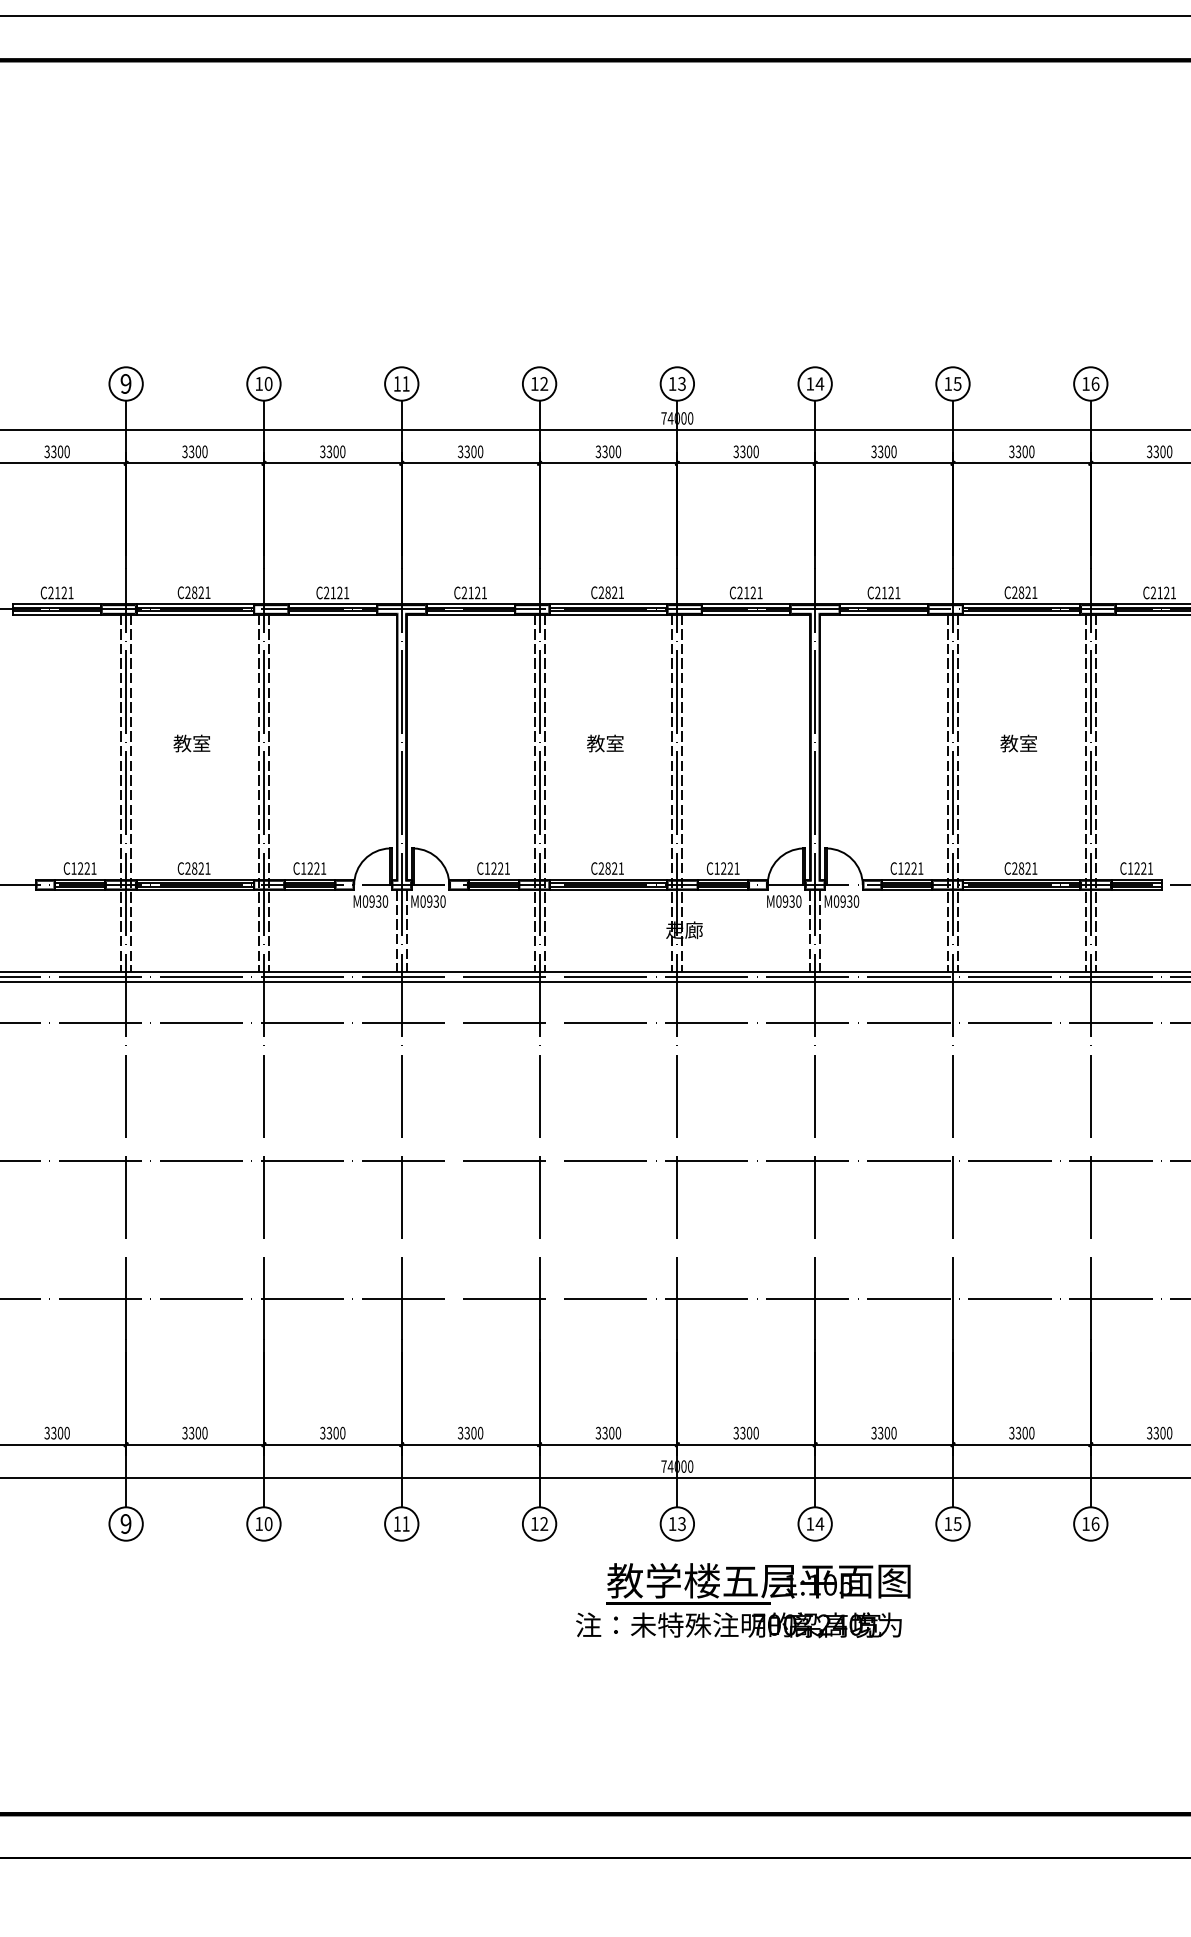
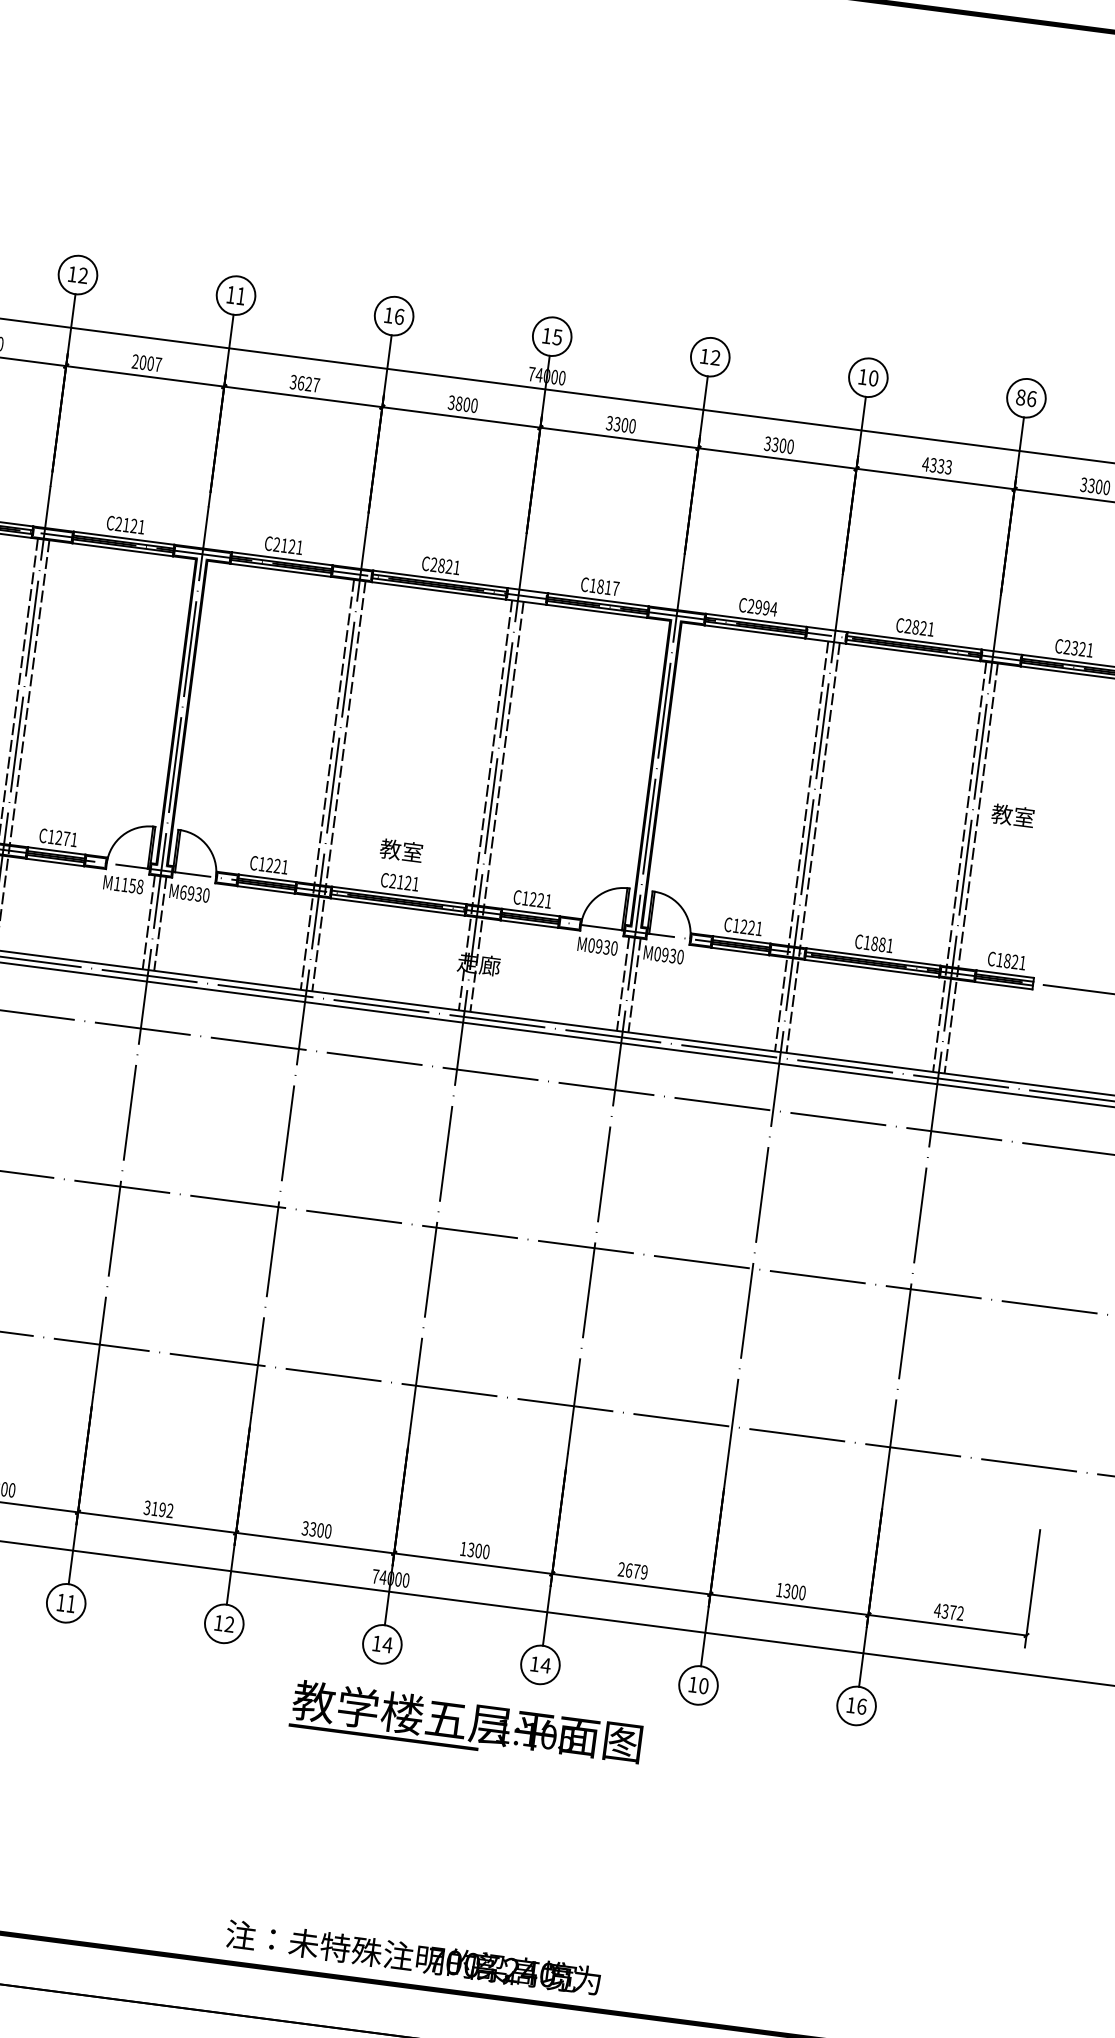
text: (268, 383) -> (83, 275), 10 -> 12
text: (544, 383) -> (399, 316), 12 -> 16
text: (681, 383) -> (557, 336), 13 -> 15
text: (819, 383) -> (715, 357), 14 -> 12
text: (957, 383) -> (873, 377), 15 -> 10
text: (1085, 383) -> (1020, 396), 16 -> 86
text: (332, 451) -> (146, 362), 3300 -> 2007
text: (473, 451) -> (308, 383), 3300 -> 3627
text: (604, 451) -> (458, 403), 3300 -> 3800
text: (1021, 451) -> (936, 465), 3300 -> 4333
text: (749, 592) -> (603, 586), C2121 -> C1817
text: (890, 592) -> (765, 607), C2121 -> C2994
text: (1159, 592) -> (1074, 647), C2121 -> C2321
fill: (684, 605) -> (527, 591), removed
fill: (945, 605) -> (826, 630), removed
fill: (1097, 605) -> (1001, 653), removed
fill: (684, 613) -> (526, 601), removed
fill: (945, 613) -> (825, 639), removed
text: (605, 743) -> (401, 850), moved
text: (1018, 743) -> (1012, 815), moved
text: (316, 868) -> (66, 838), C1221 -> C1271
text: (607, 868) -> (399, 882), C2821 -> C2121
text: (1021, 868) -> (874, 943), C2821 -> C1881
text: (1136, 868) -> (1006, 960), C1221 -> C1821
text: (375, 901) -> (128, 885), M0930 -> M1158
text: (422, 901) -> (182, 892), M0930 -> M6930
text: (473, 1432) -> (162, 1509), 3300 -> 3192
text: (735, 1432) -> (462, 1548), 3300 -> 1300
text: (883, 1432) -> (632, 1570), 3300 -> 2679
text: (1011, 1432) -> (779, 1589), 3300 -> 1300
text: (1159, 1432) -> (949, 1611), 3300 -> 4372
text: (957, 1523) -> (703, 1685), 15 -> 10
text: (681, 1524) -> (387, 1645), 13 -> 14
text: (738, 1625) -> (412, 1958), moved

